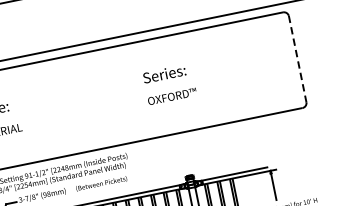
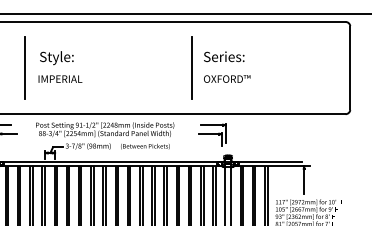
line: (297, 59) -> (350, 68), dashed -> solid
line: (133, 91) -> (192, 67), added
part: (168, 157) -> (212, 134), added

